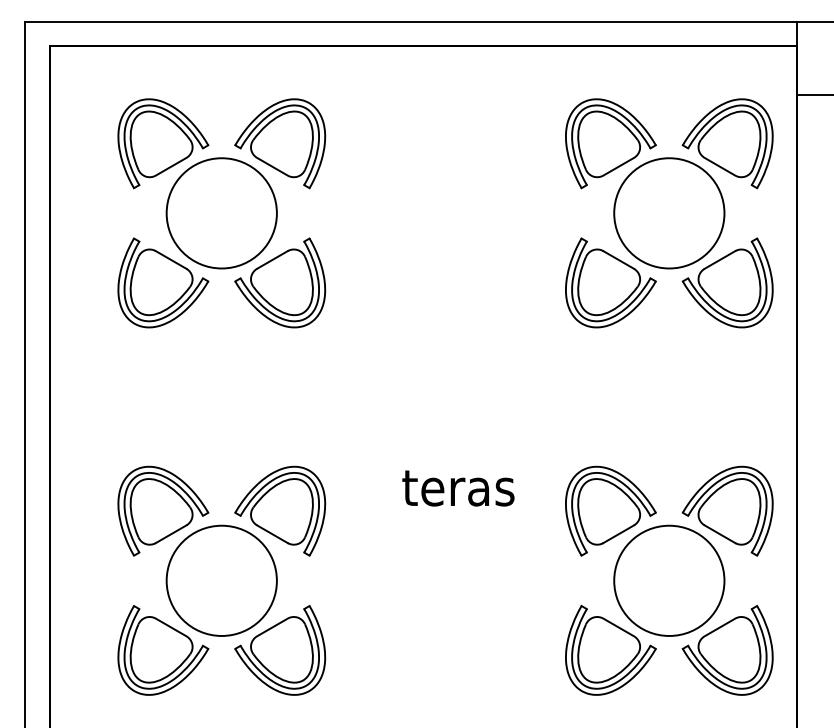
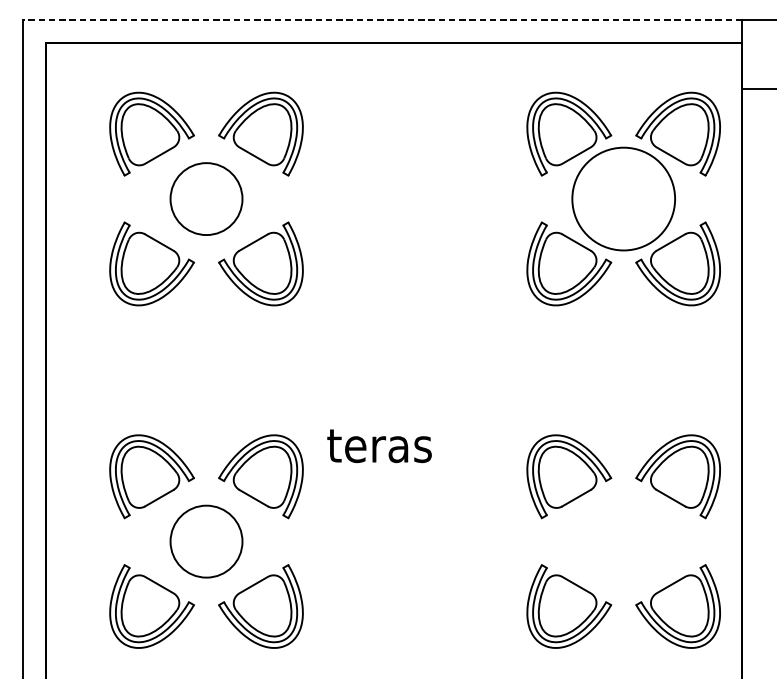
line: (410, 21) -> (382, 20), solid -> dashed
circle: (221, 213) -> (206, 199), size x0.7
text: (458, 488) -> (379, 446), moved
circle: (221, 580) -> (206, 541), size x0.7
circle: (669, 580) -> (623, 541), removed

